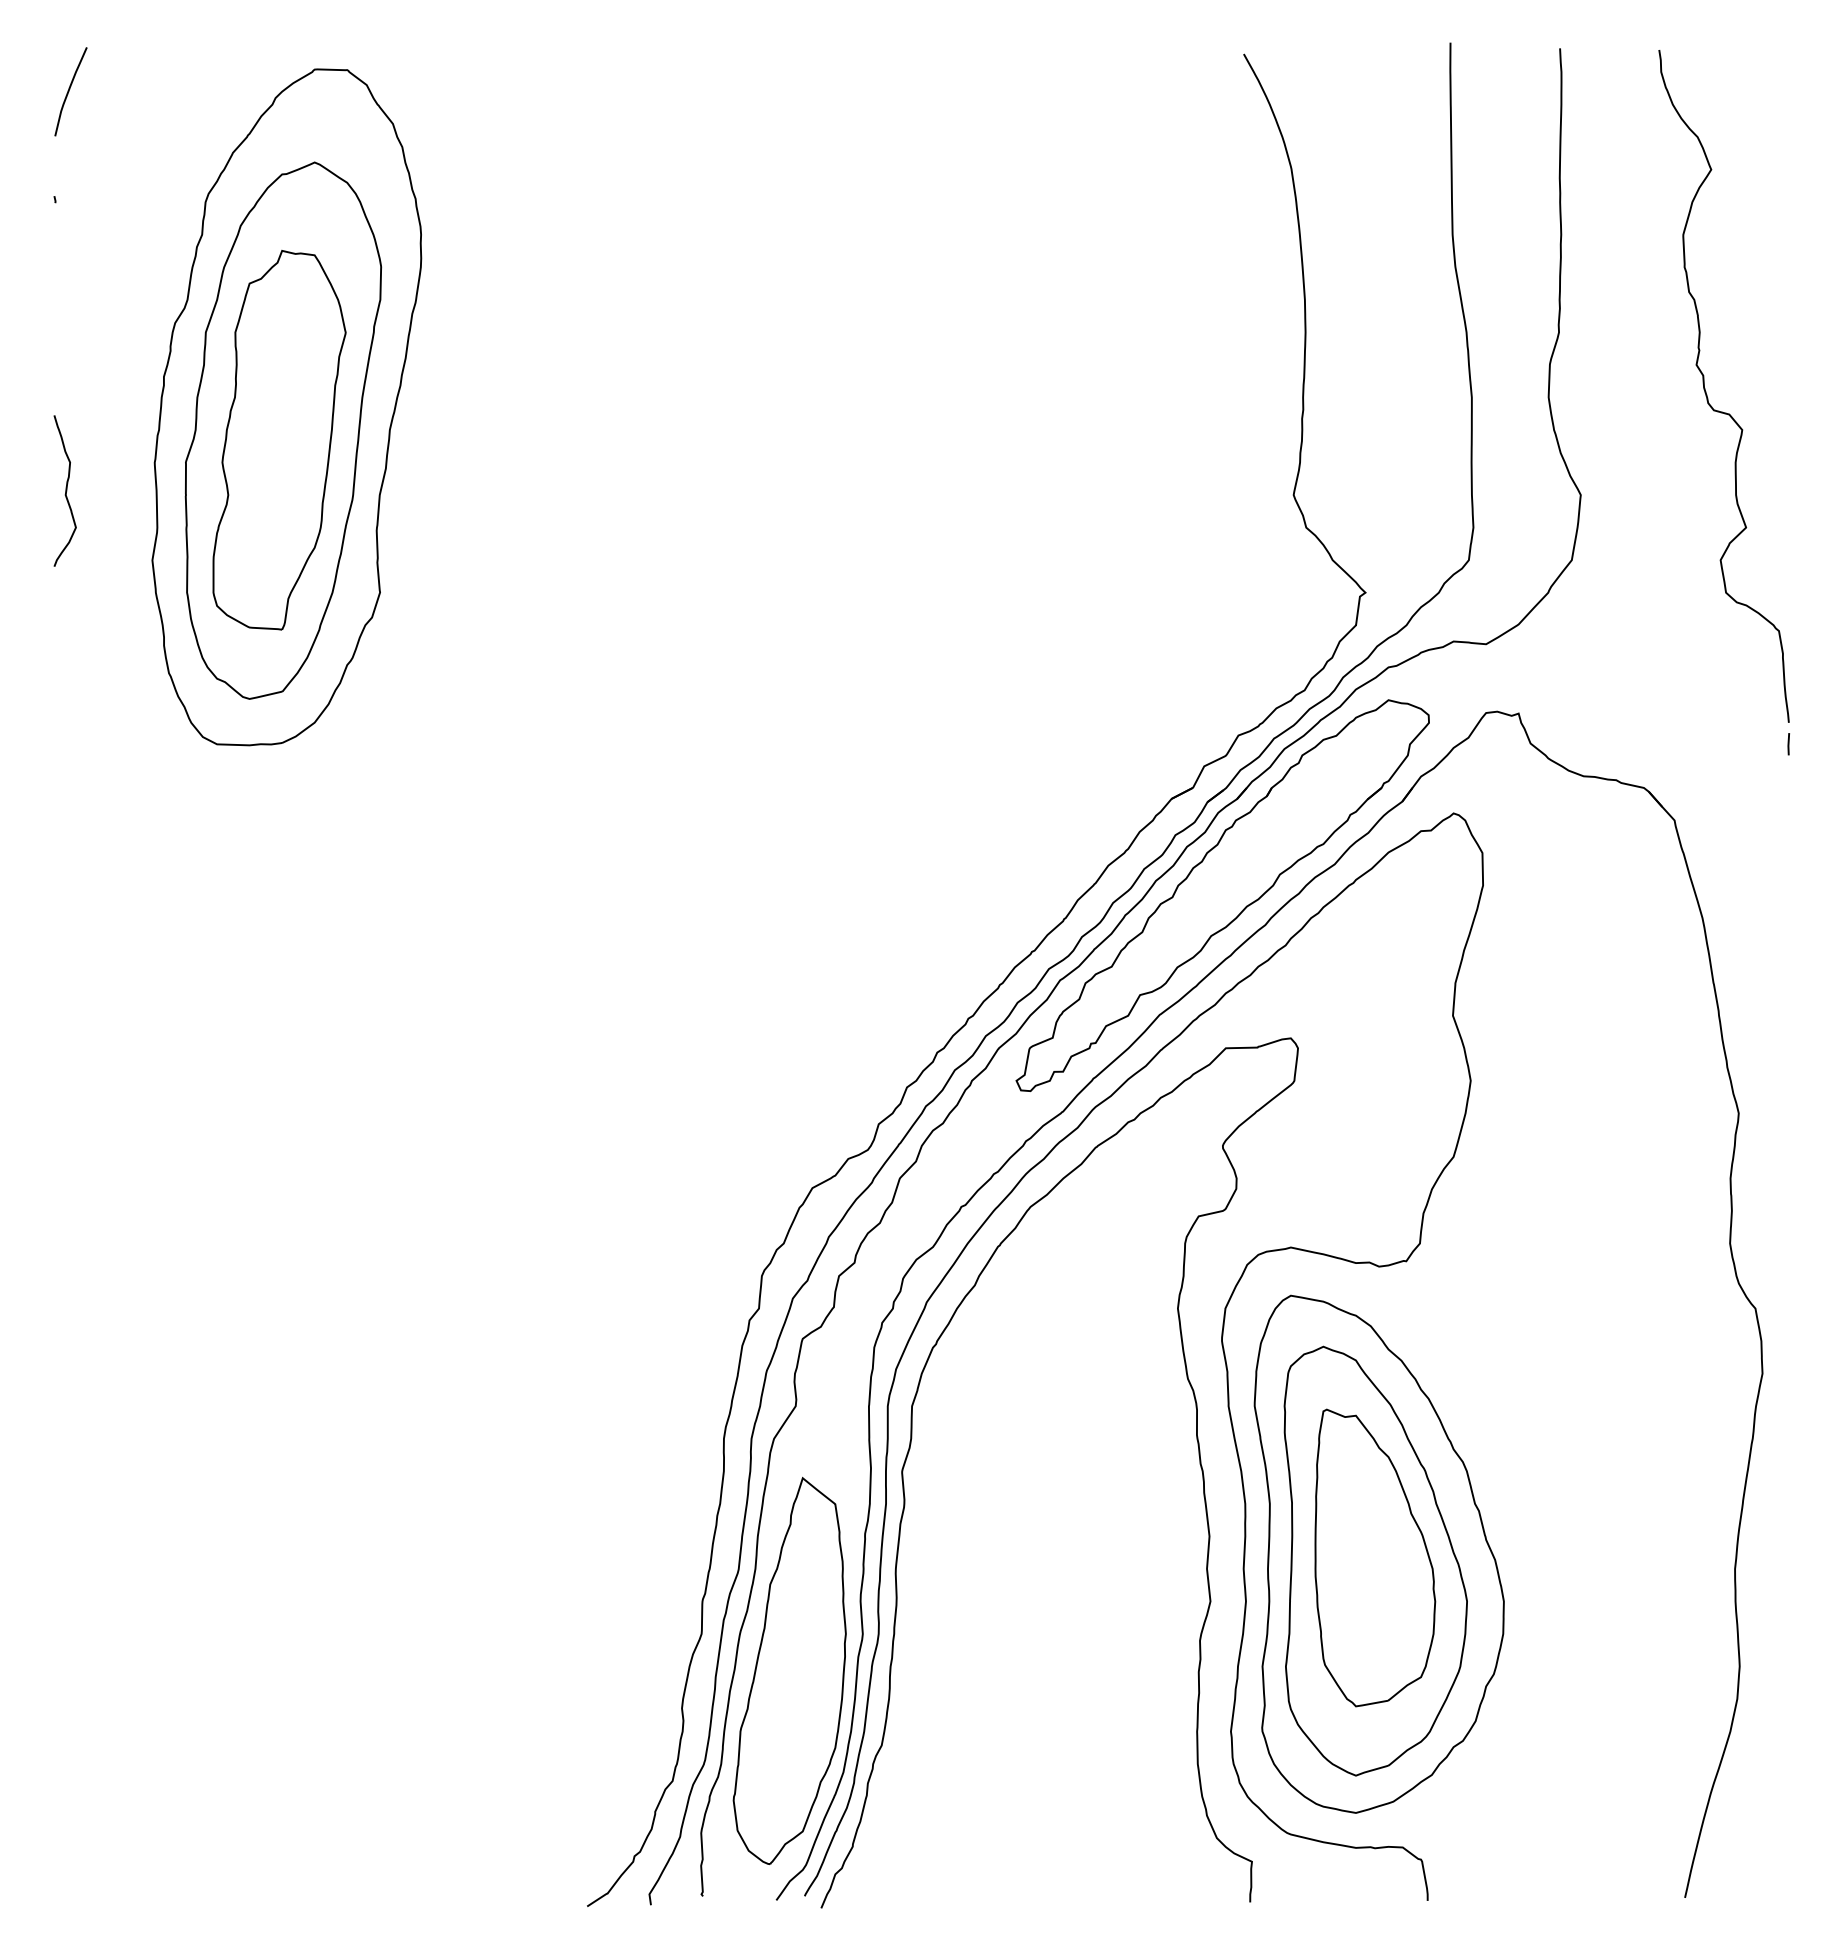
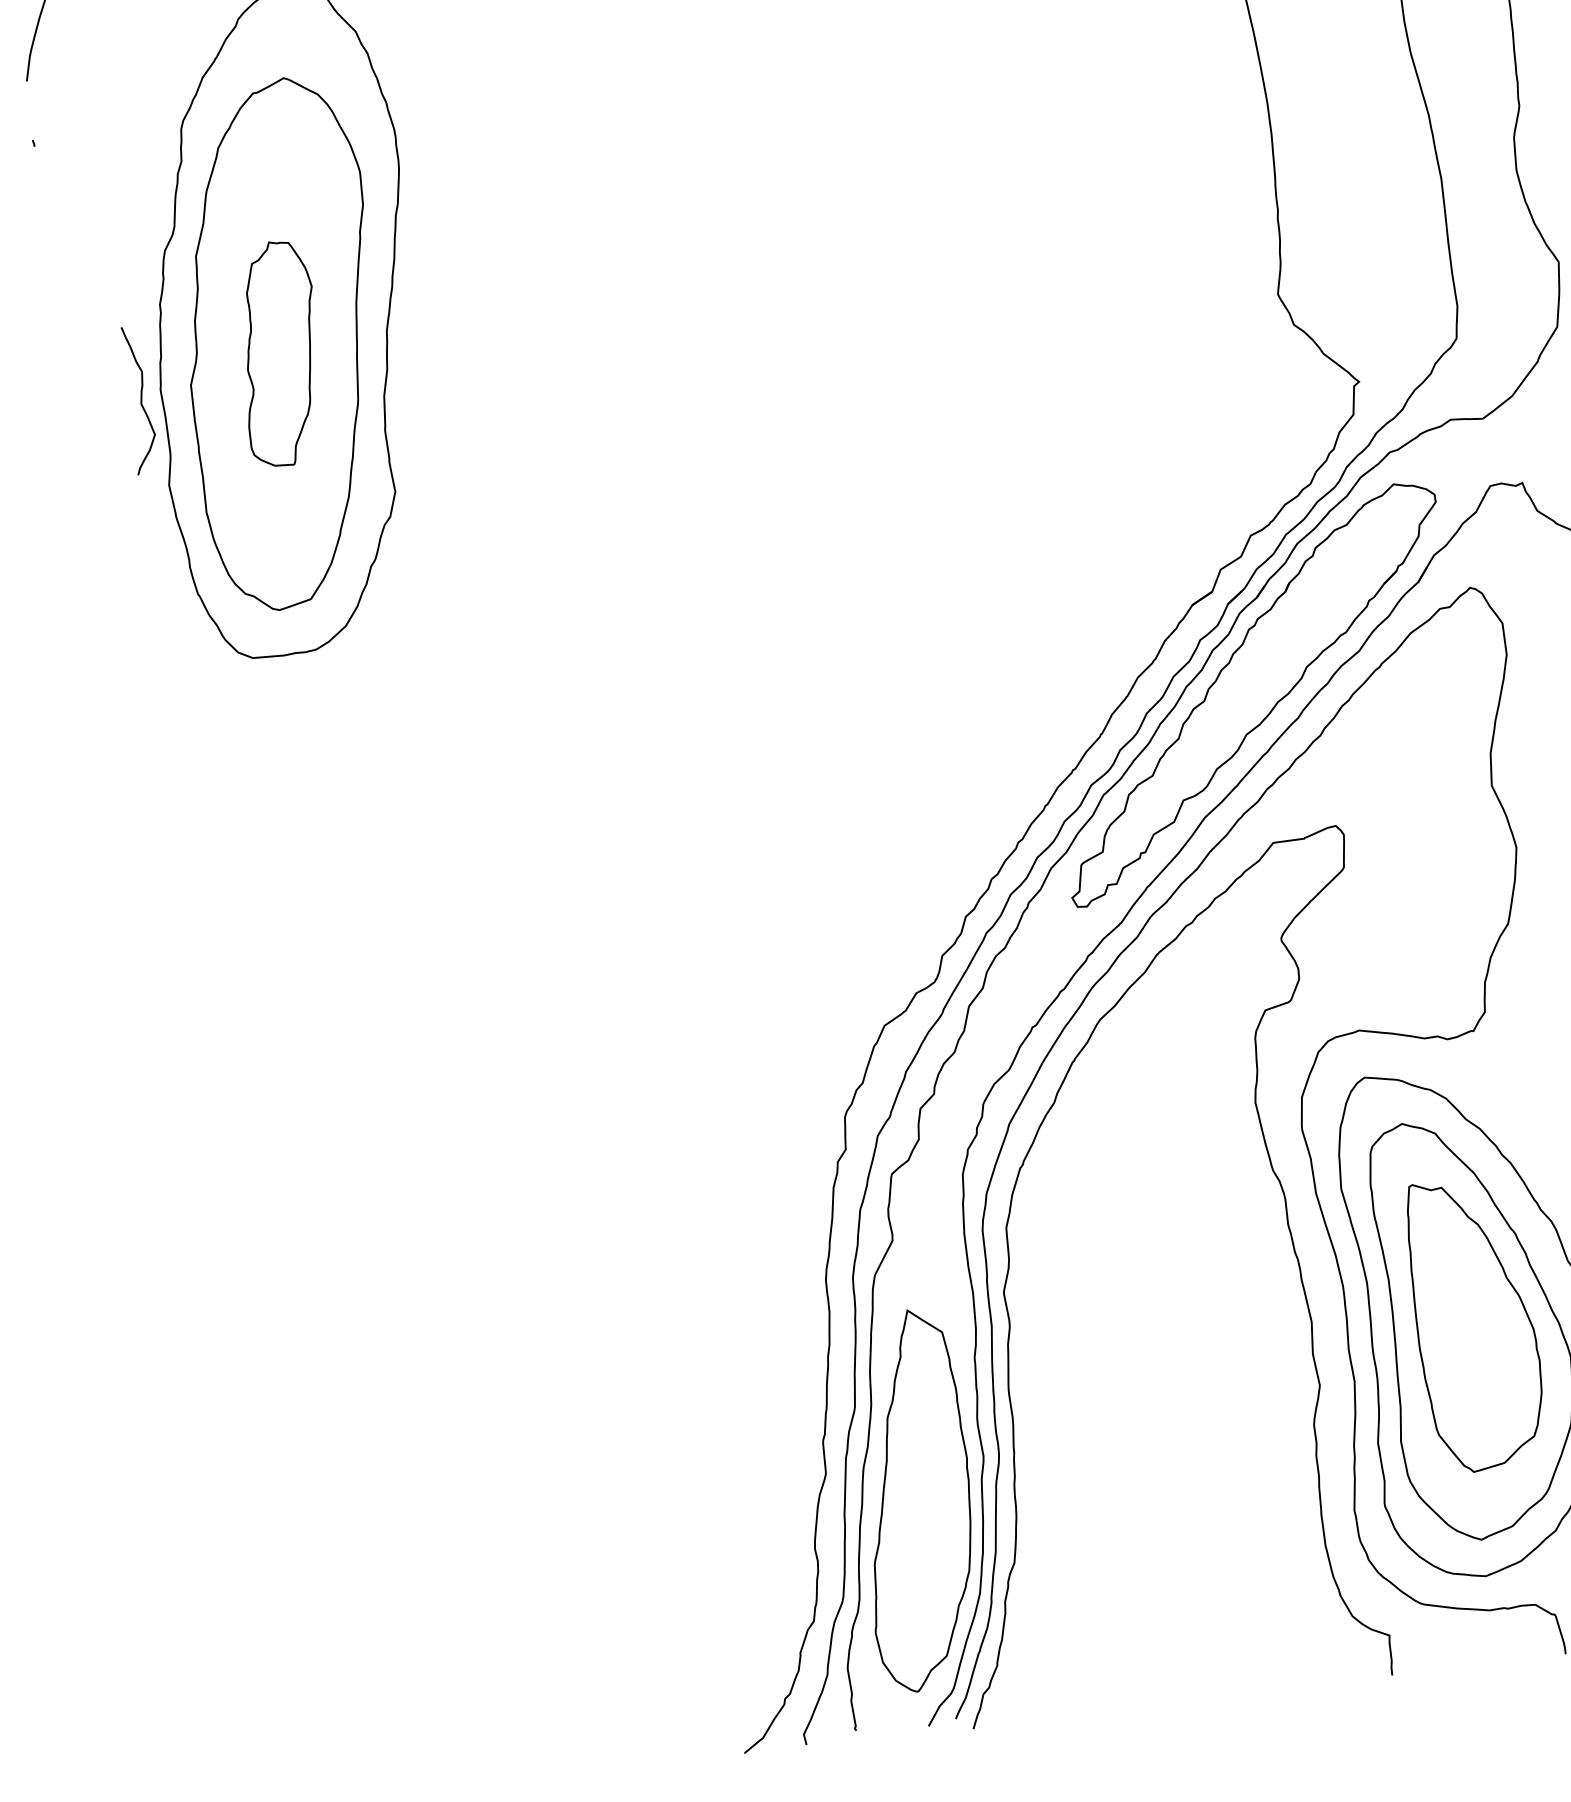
part: (279, 440) -> (280, 353), size x0.6
curve: (65, 490) -> (140, 399), moved

